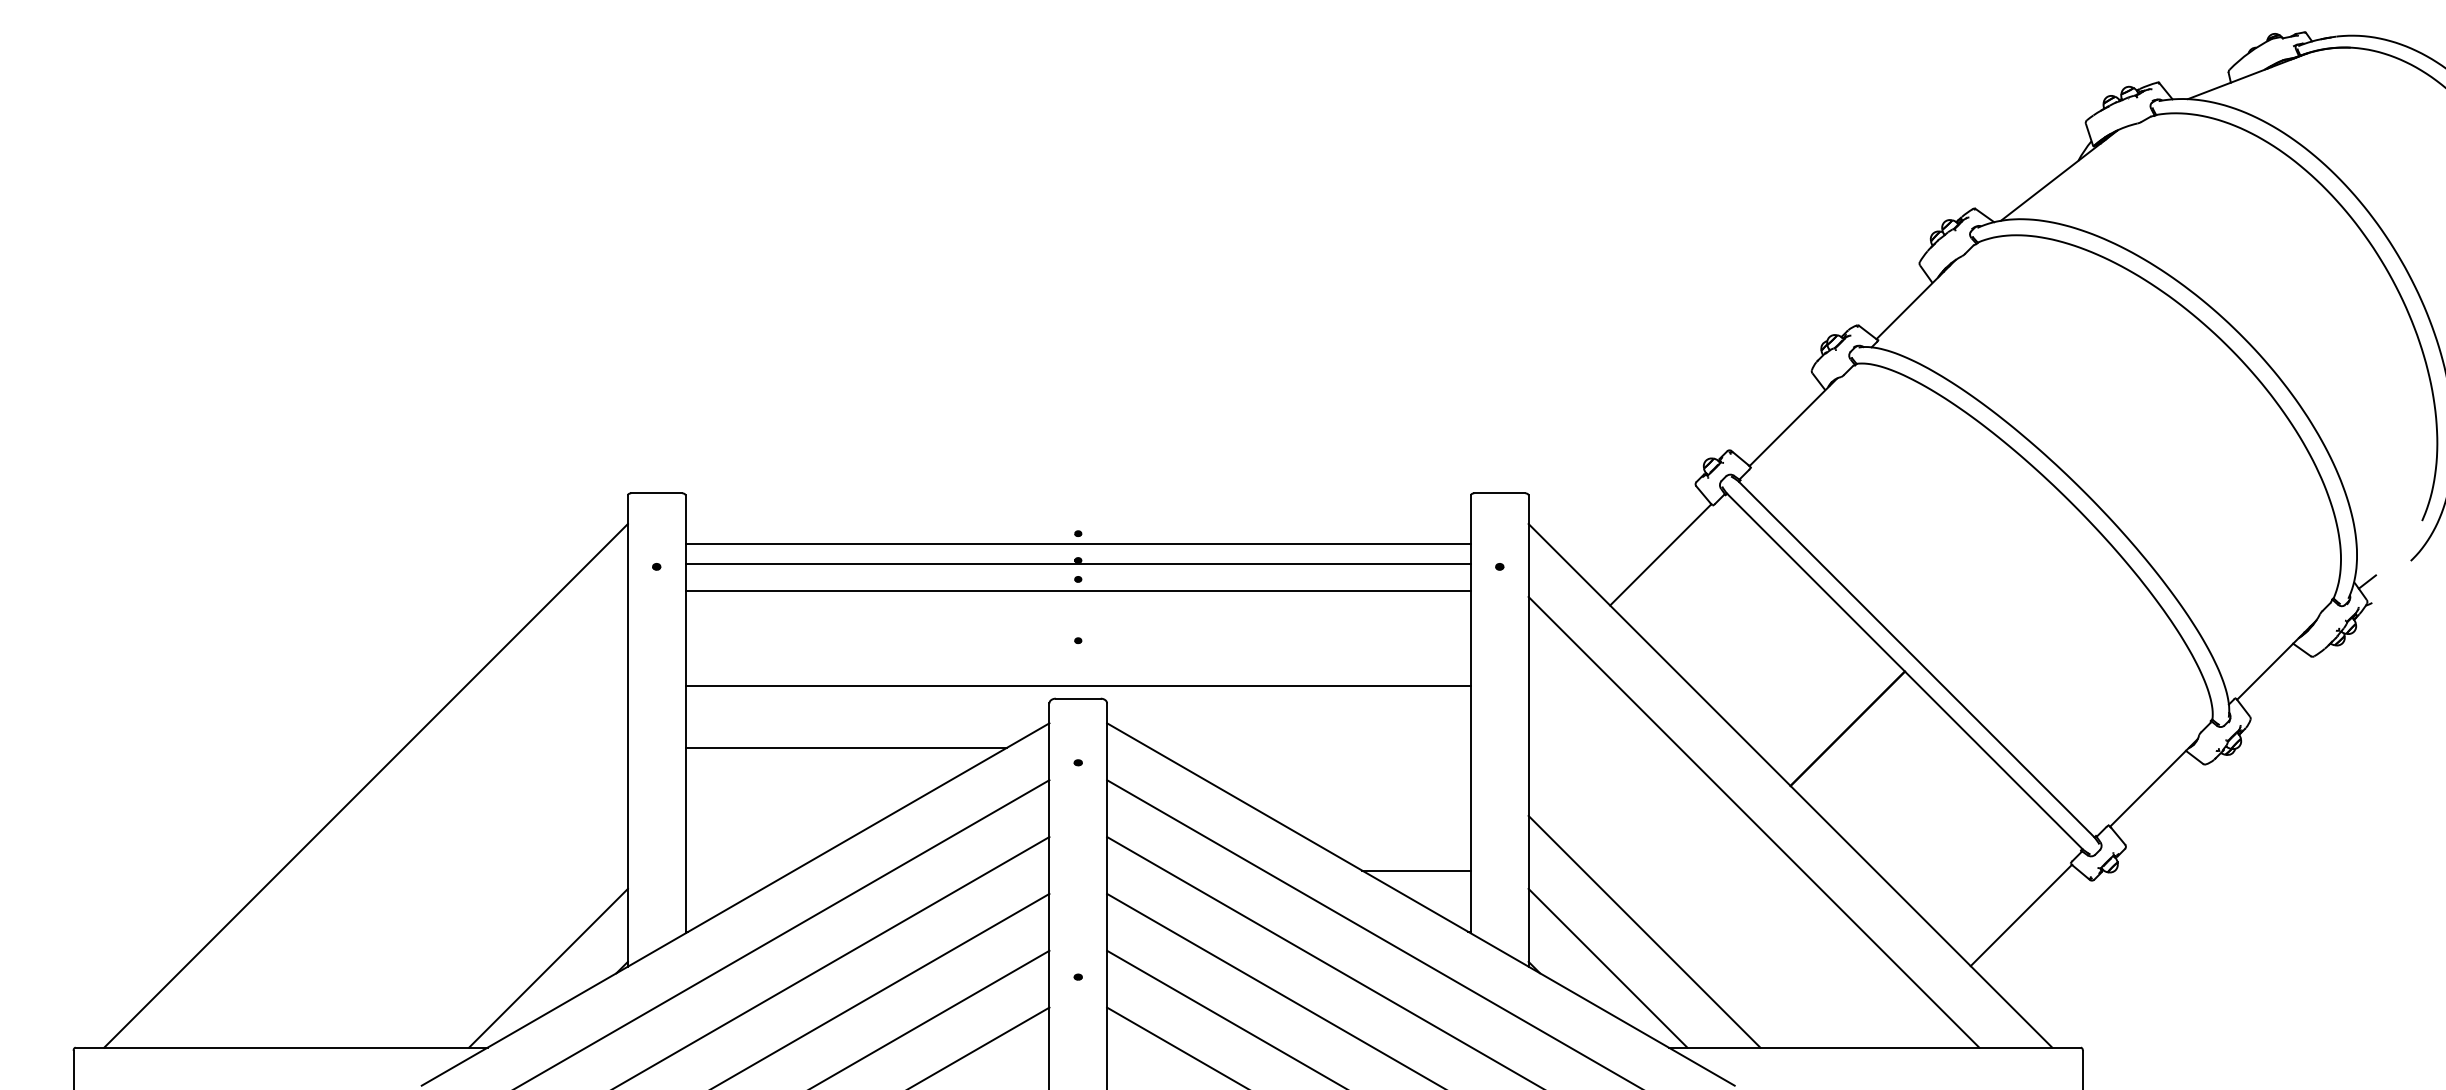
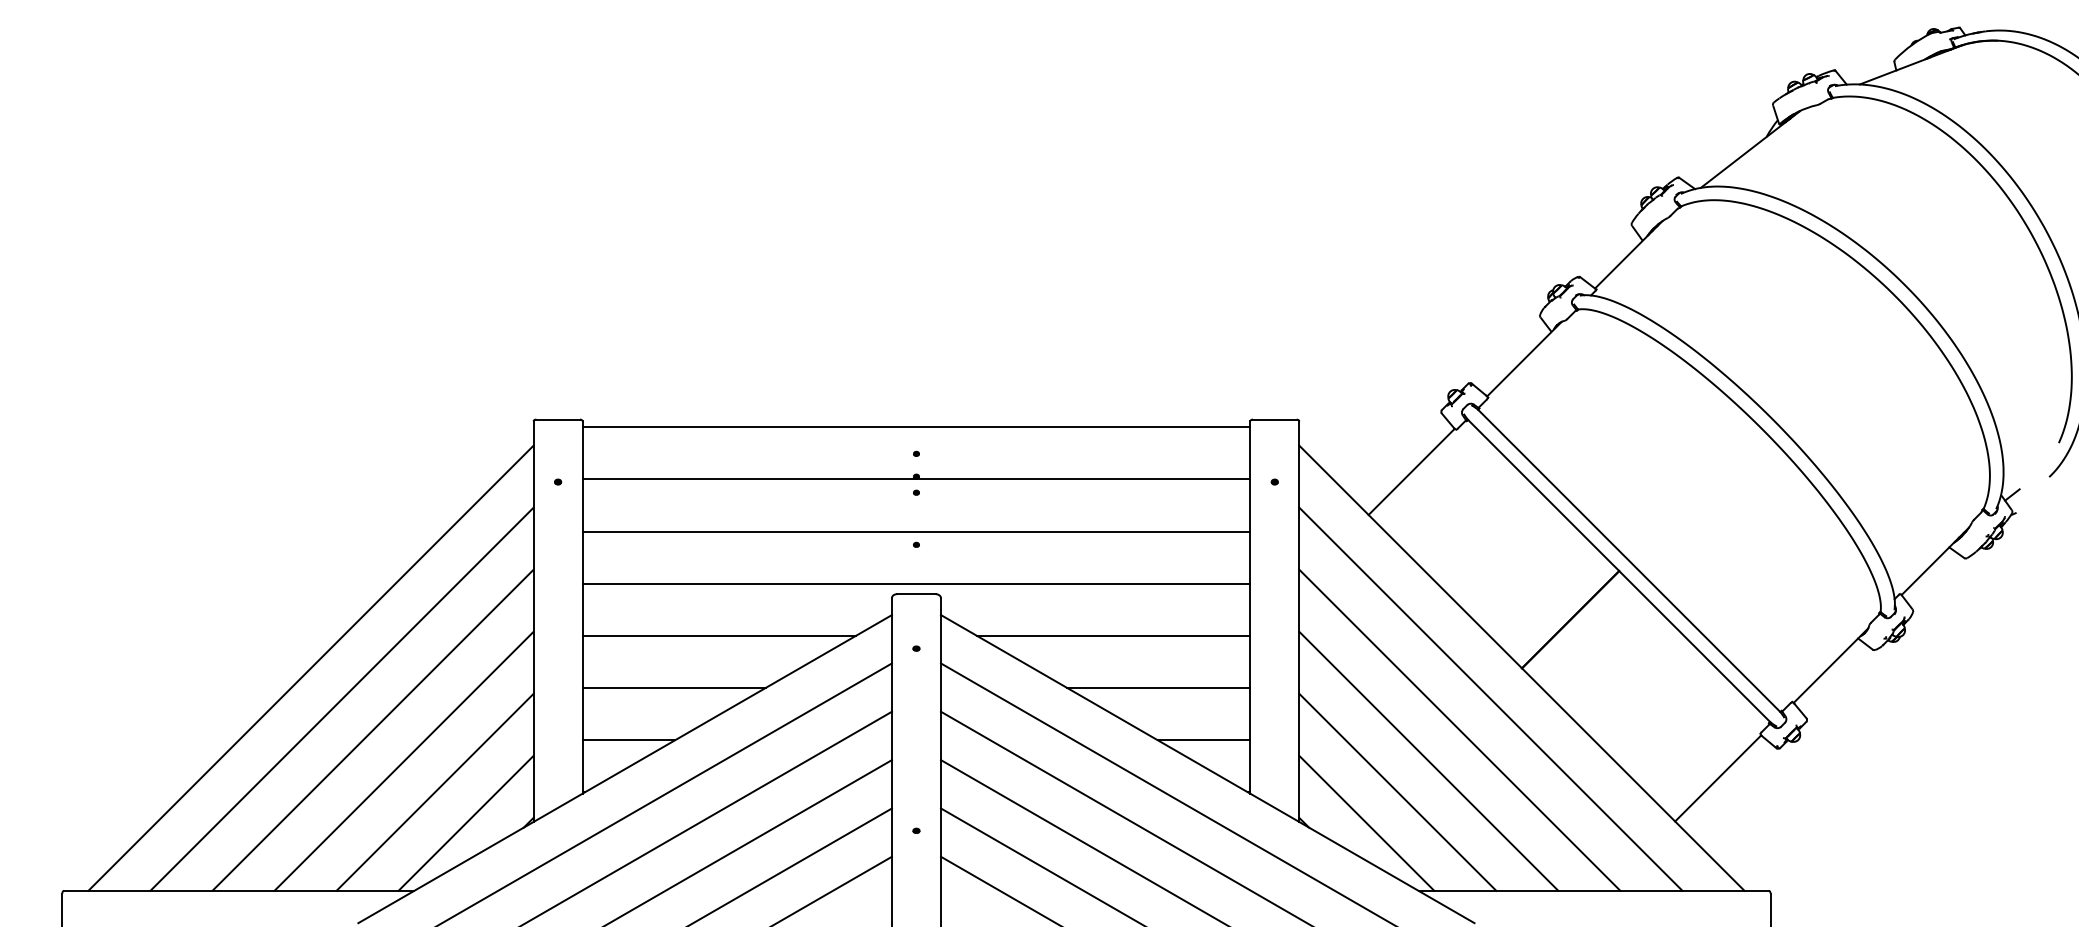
line: (1078, 543) -> (916, 427), moved
line: (1078, 590) -> (916, 531), moved
line: (1310, 747) -> (1113, 635), added
line: (792, 809) -> (673, 688), added
line: (1362, 809) -> (1158, 688), added
line: (401, 821) -> (341, 698), added
line: (438, 857) -> (372, 729), added
line: (1717, 857) -> (1459, 729), added
line: (739, 870) -> (628, 740), added
line: (474, 894) -> (403, 760), added
line: (1680, 894) -> (1428, 760), added
line: (511, 930) -> (434, 791), added

